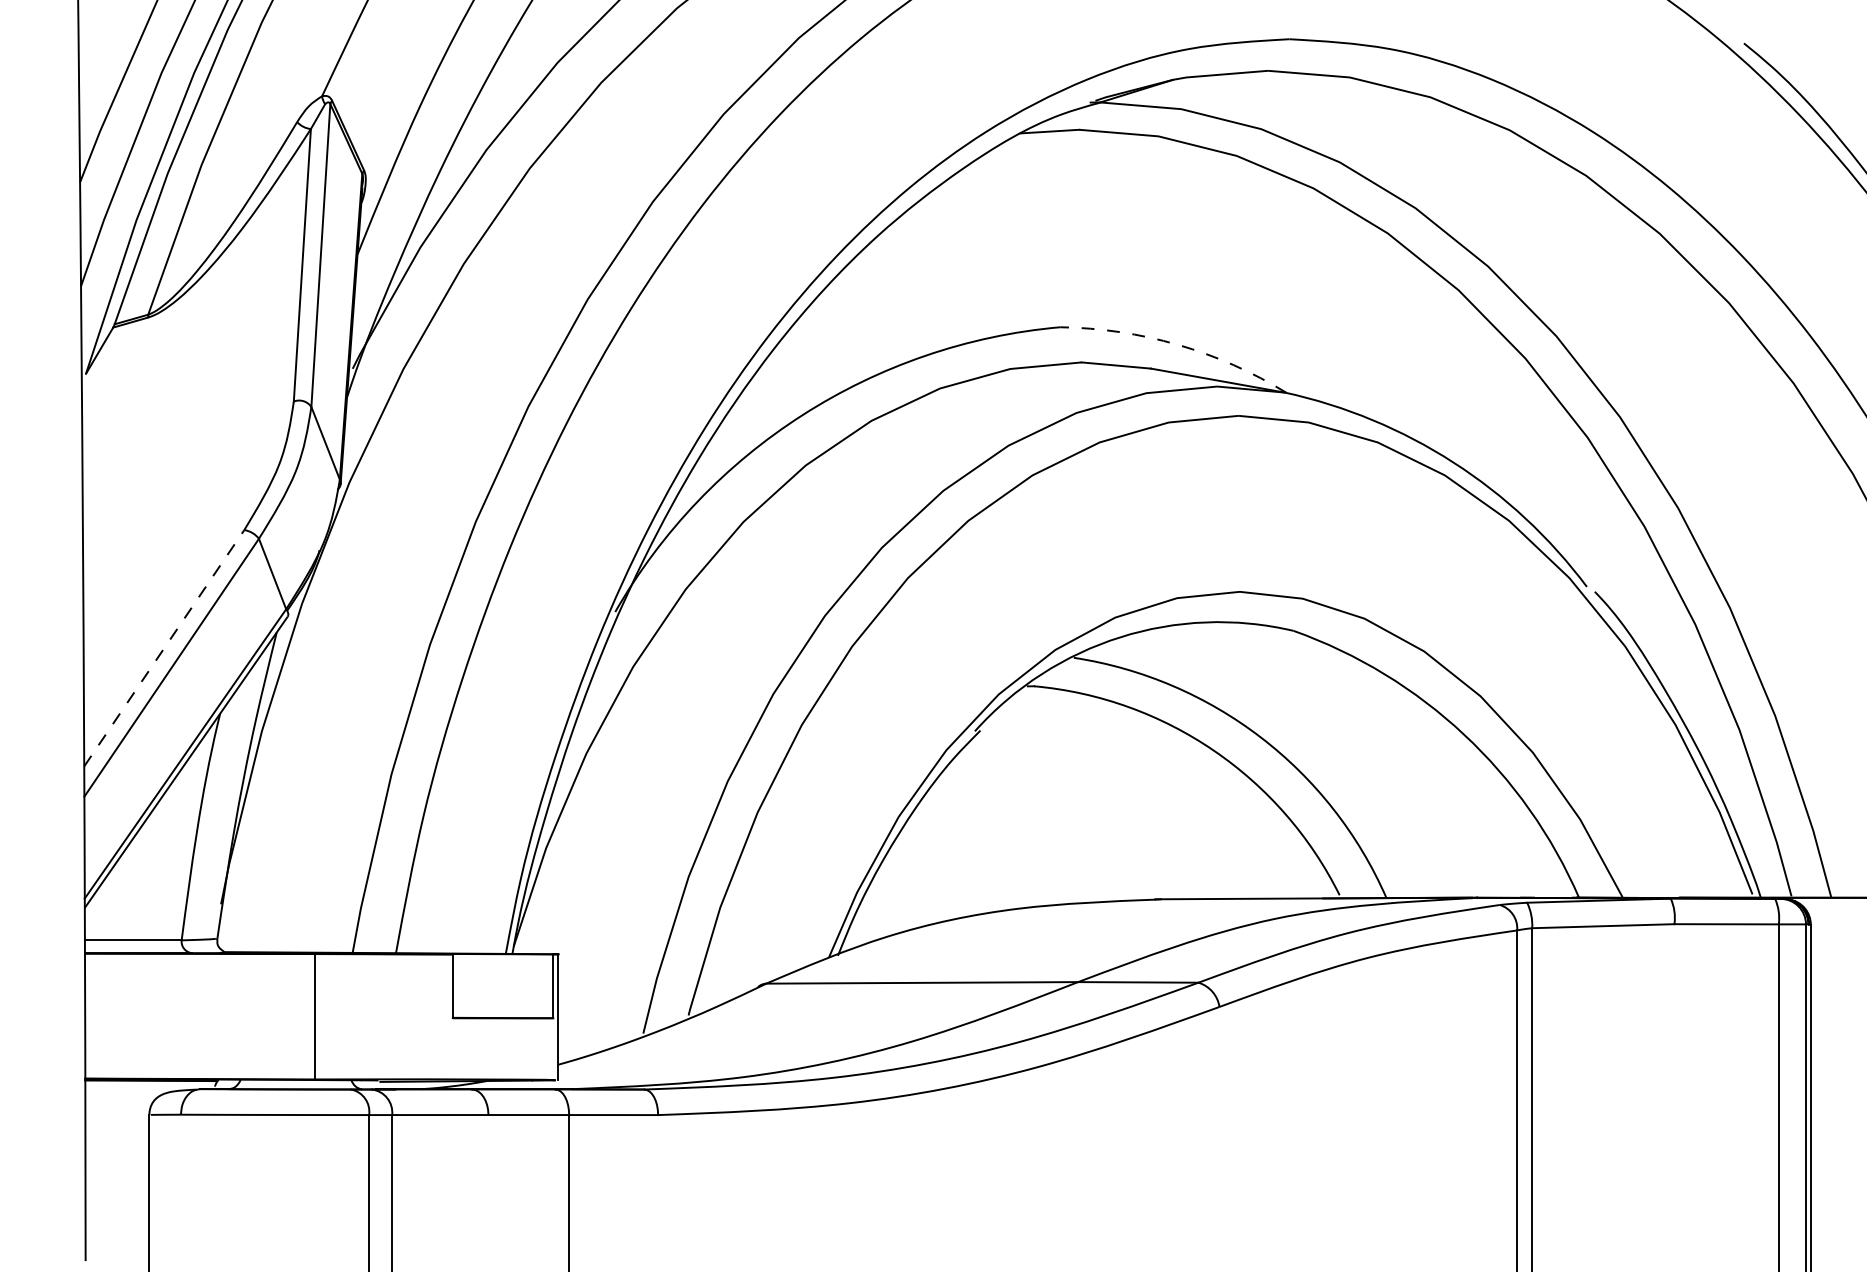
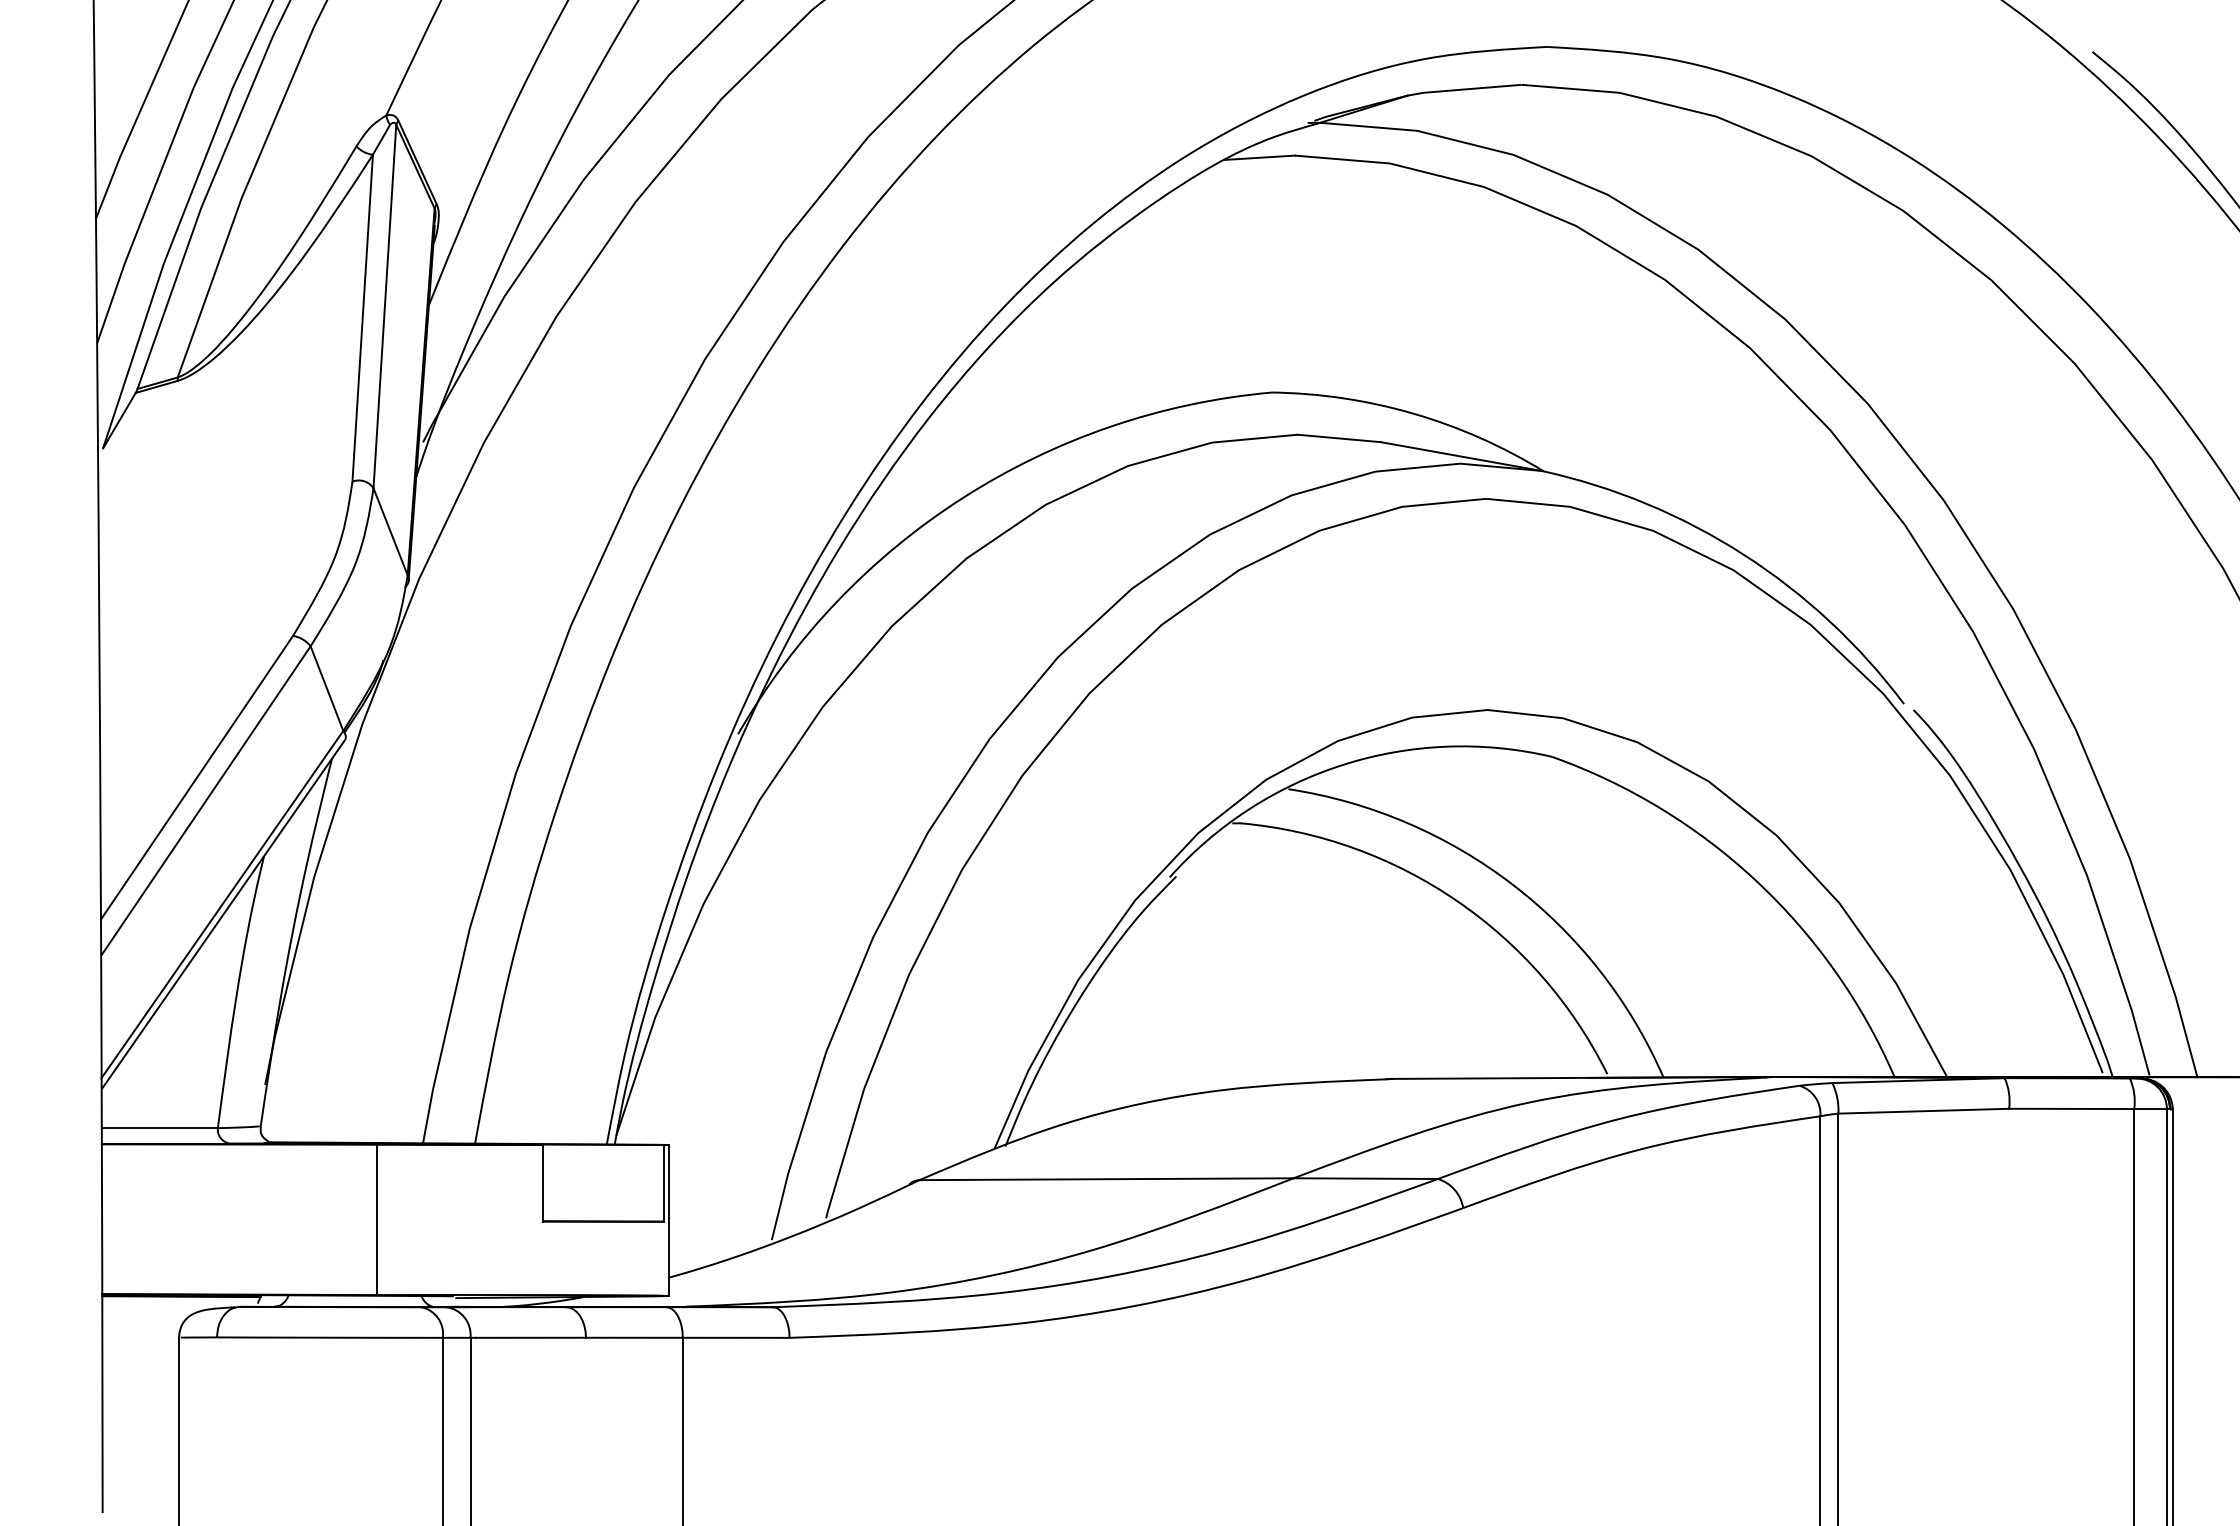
arc: (1178, 344) -> (1413, 413), dashed -> solid
line: (164, 648) -> (197, 777), dashed -> solid

